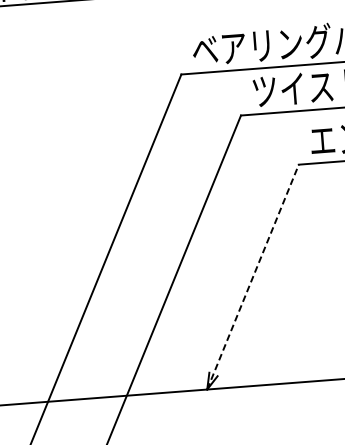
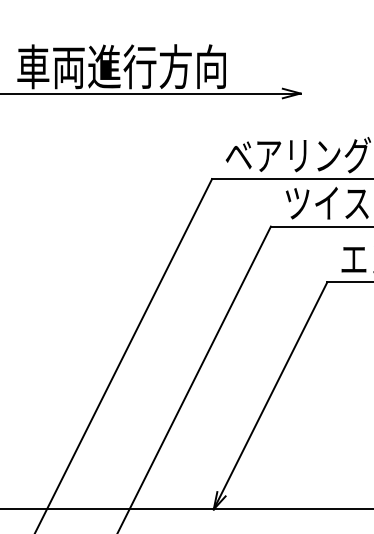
line: (253, 276) -> (270, 395), dashed -> solid

